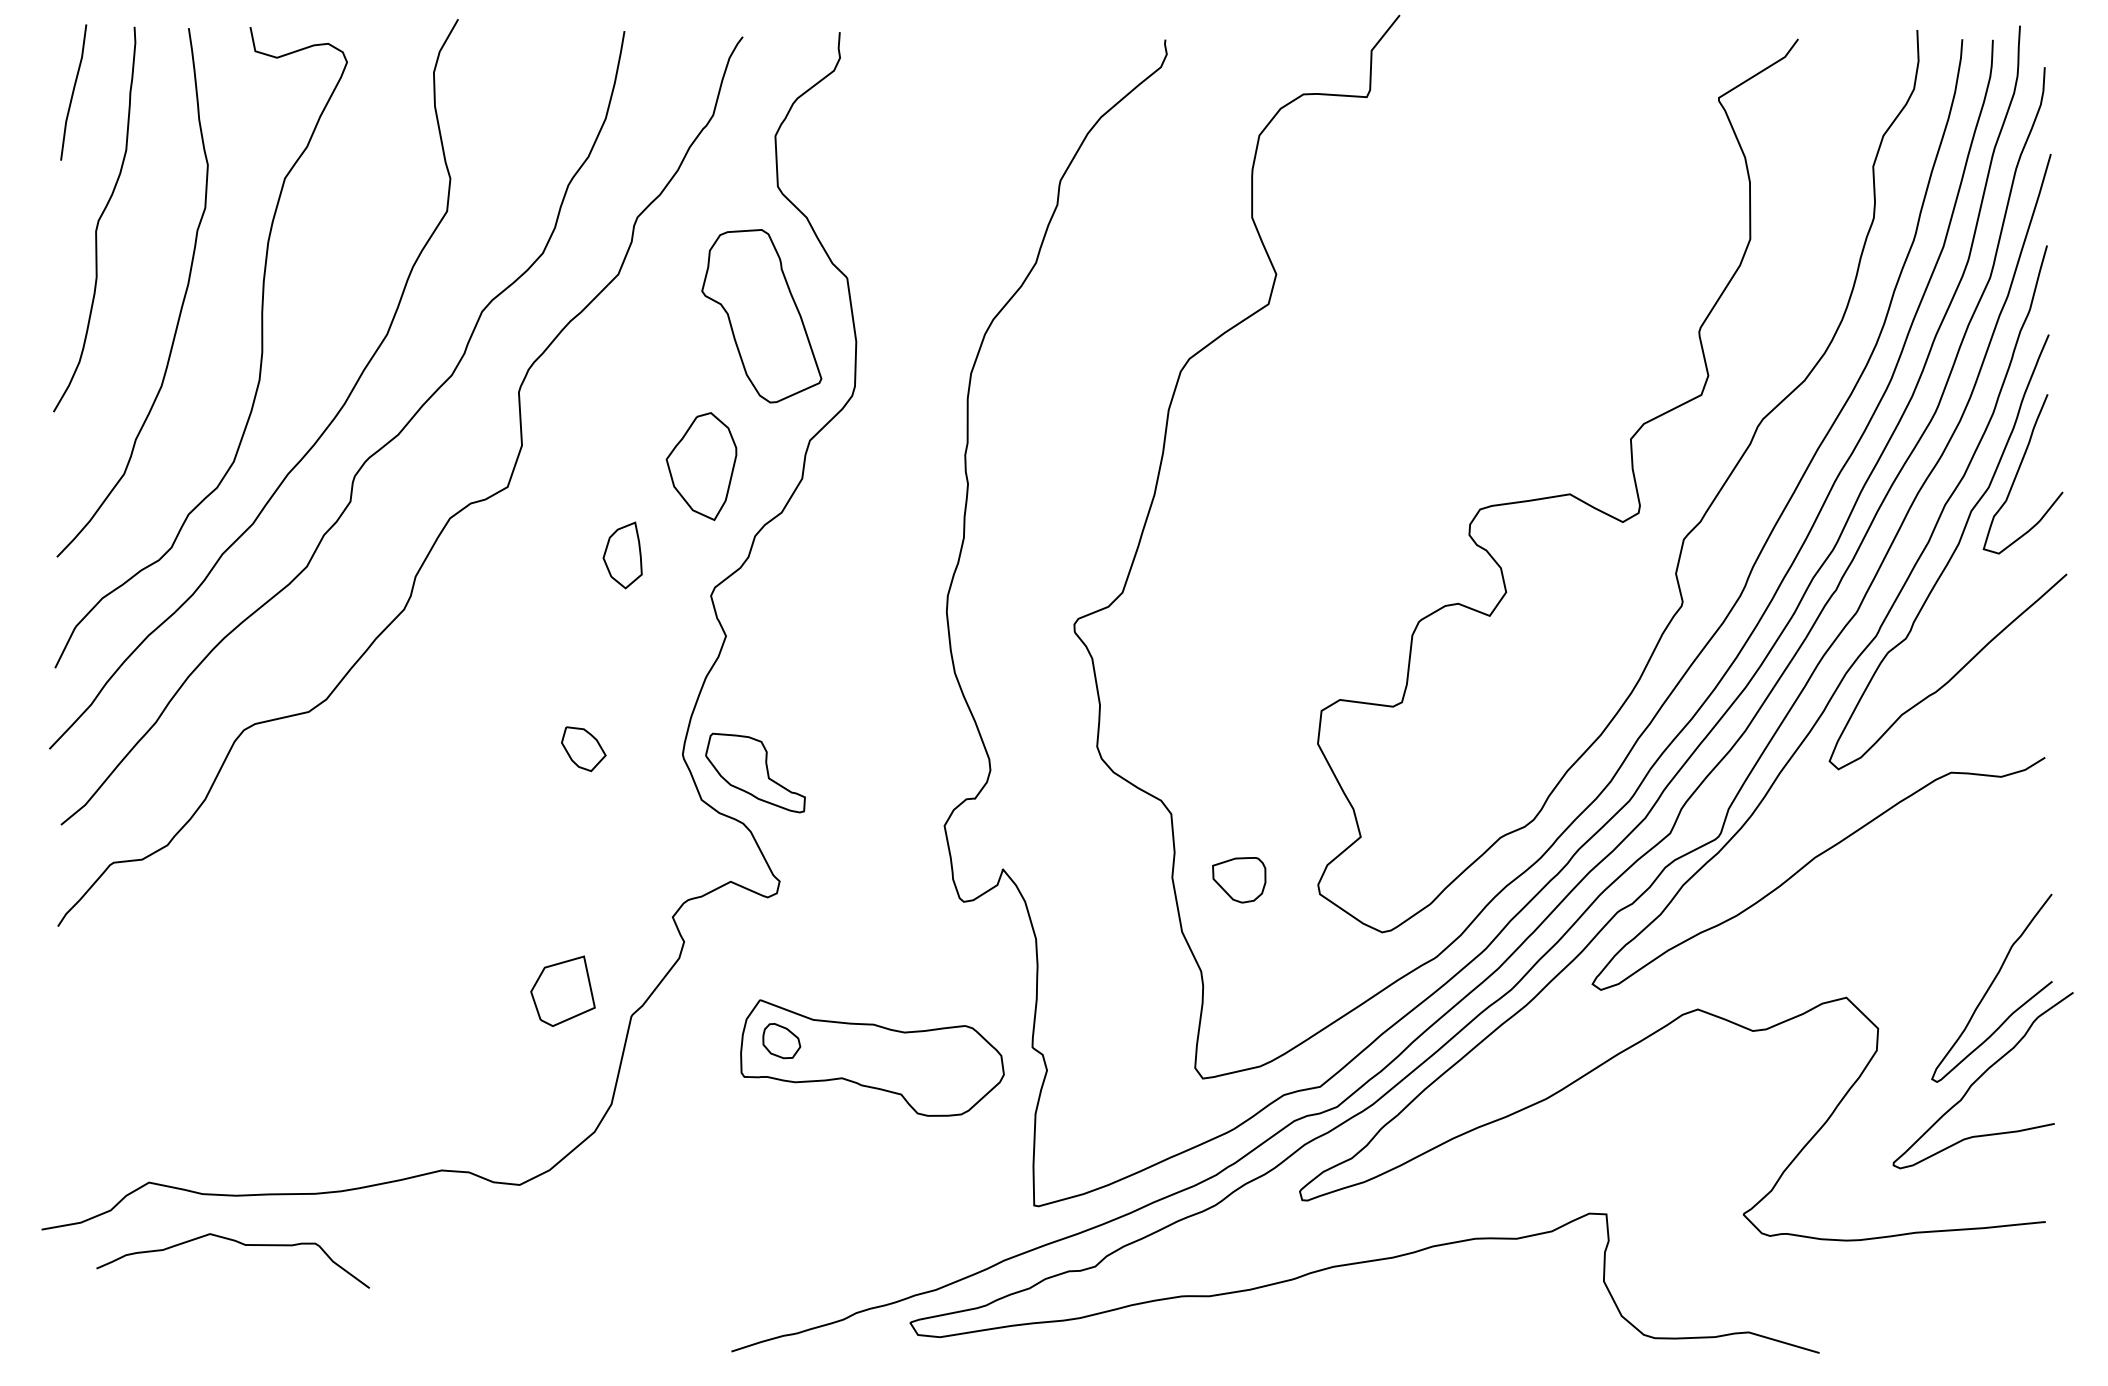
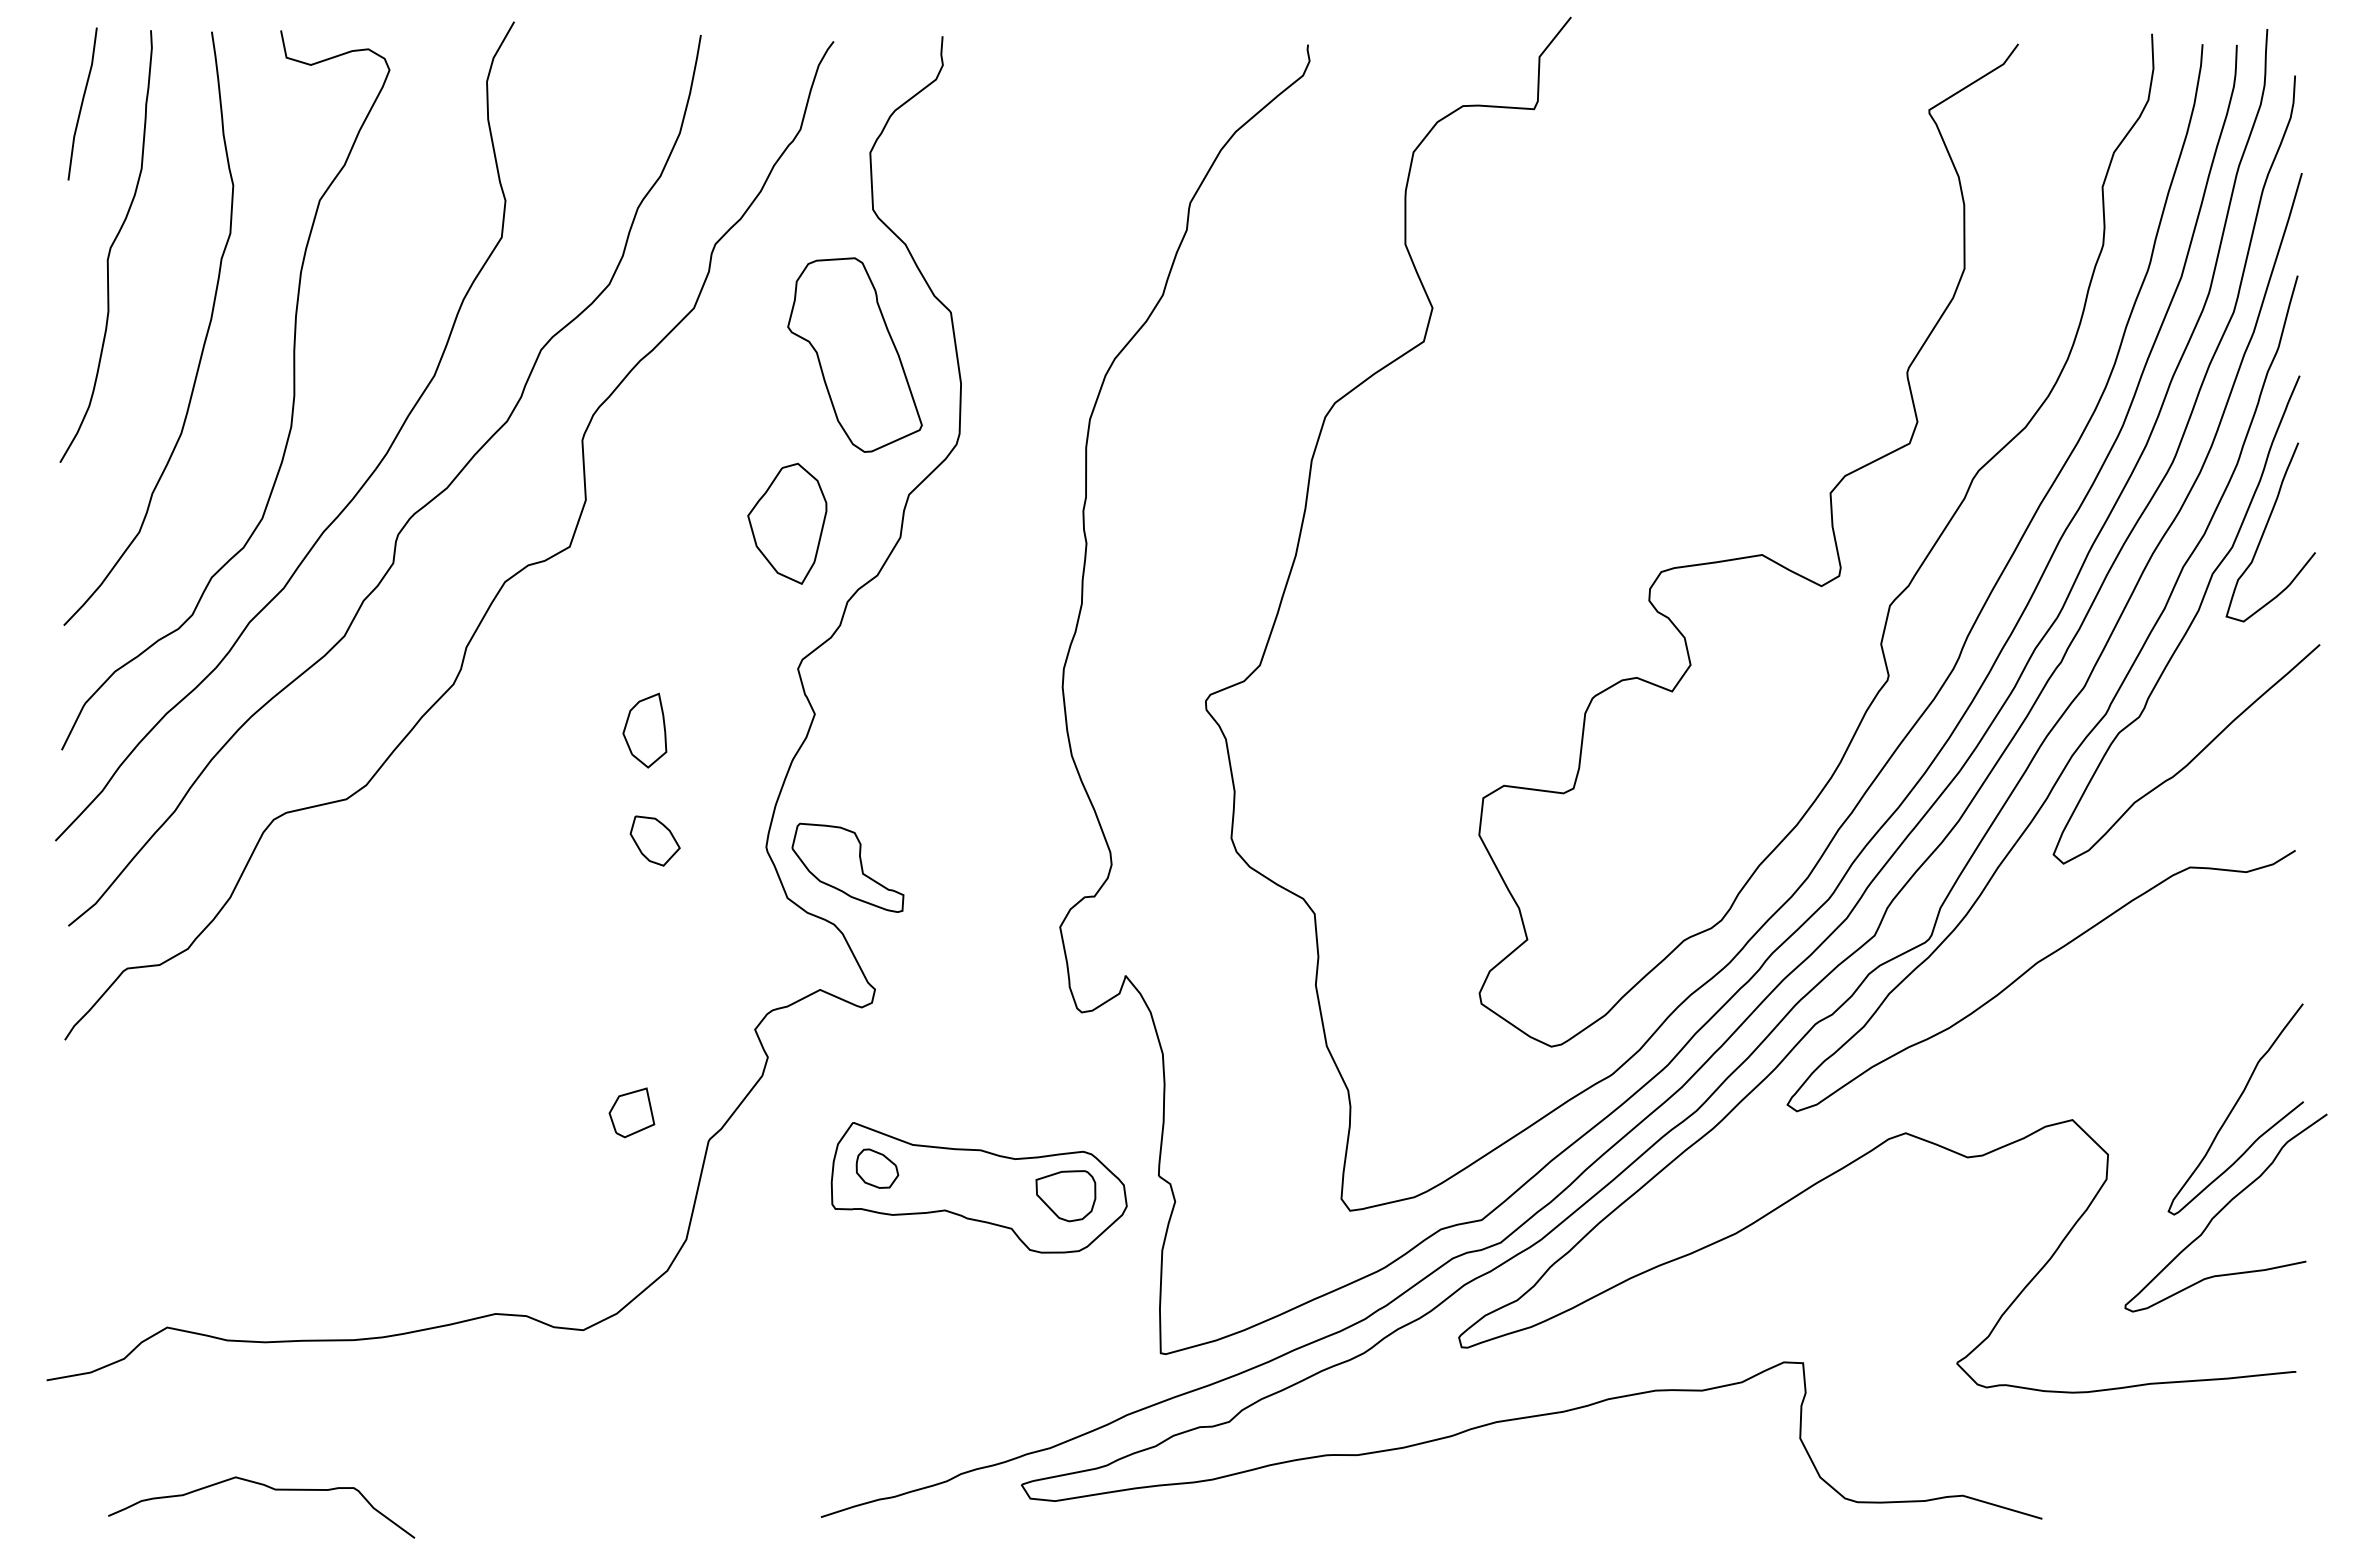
part: (622, 555) -> (644, 730), moved
part: (1238, 880) -> (1065, 1196), moved
part: (562, 991) -> (631, 1112), size x0.62
curve: (240, 1244) -> (269, 1488), moved

